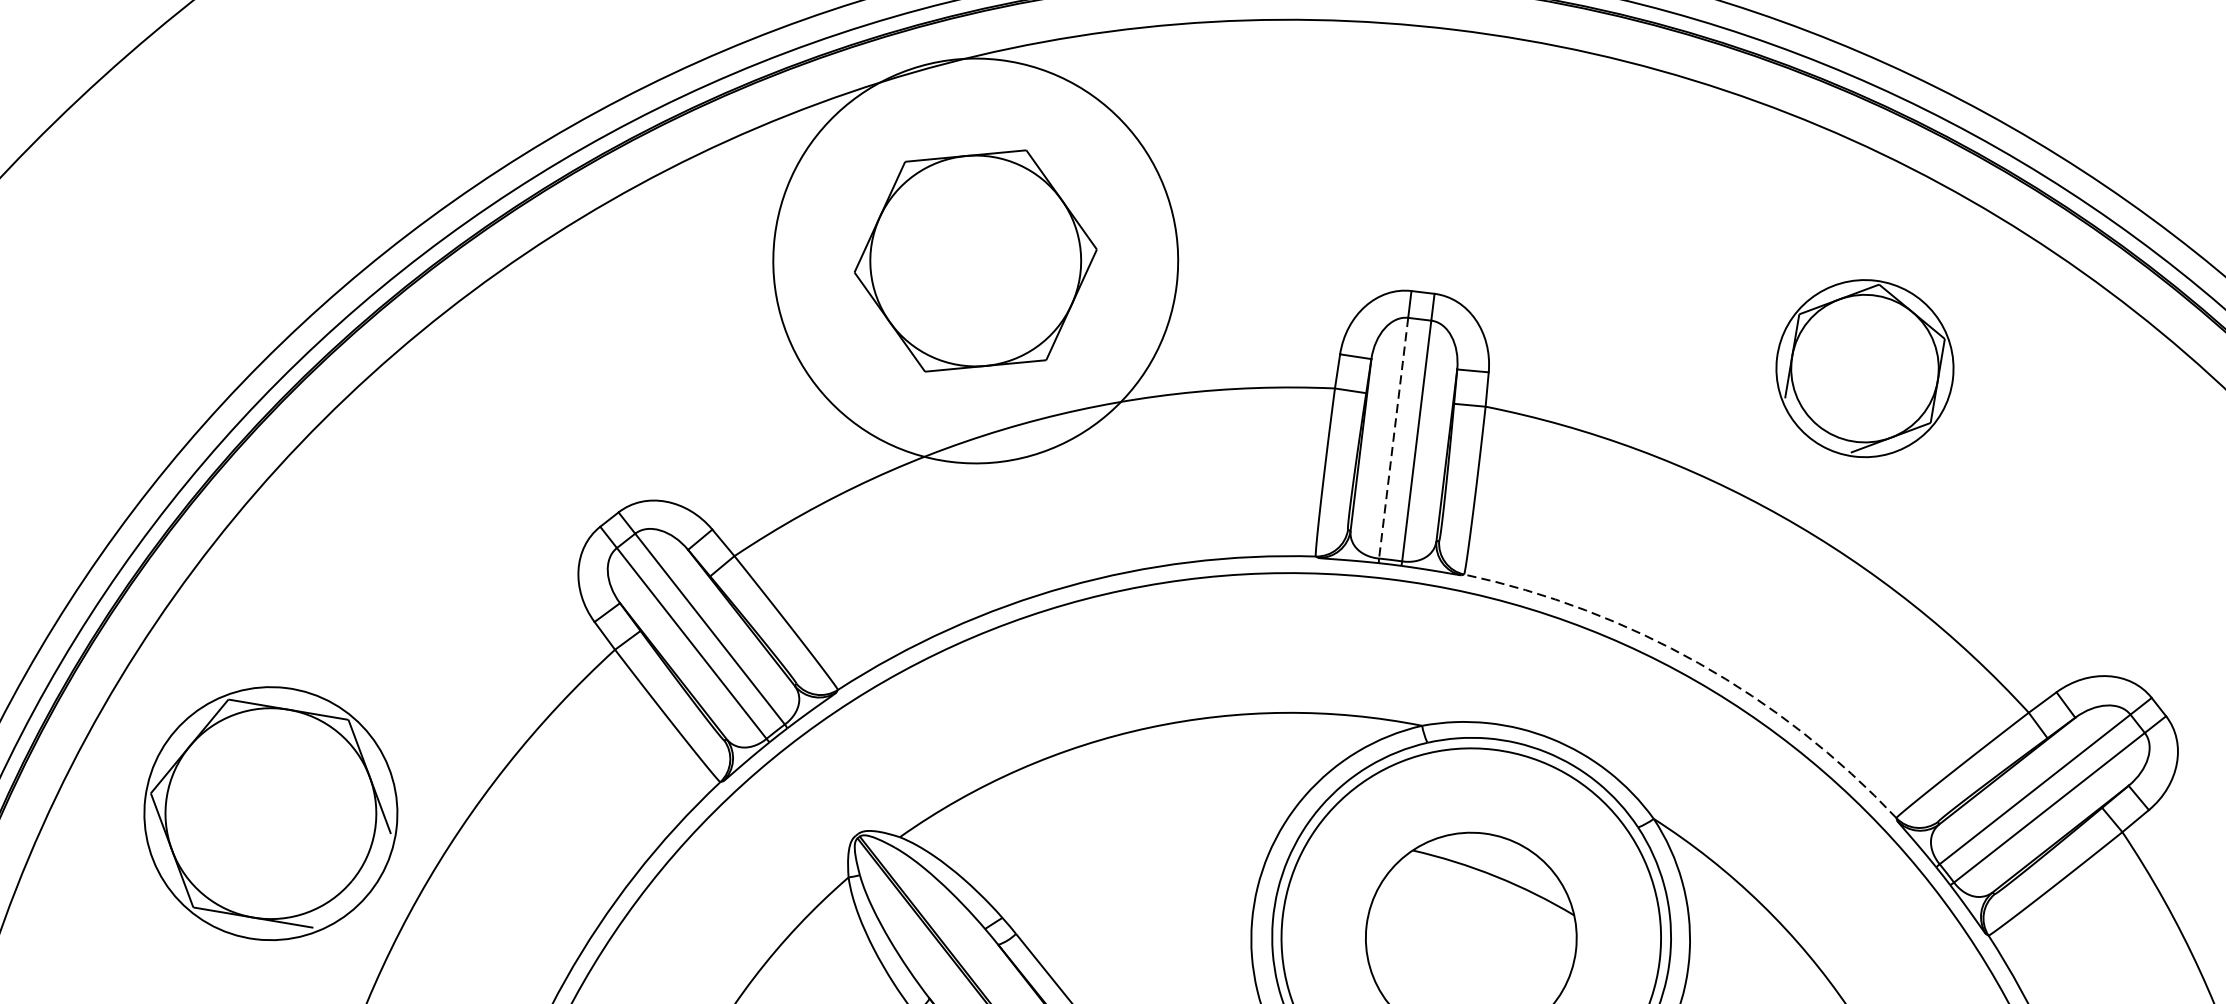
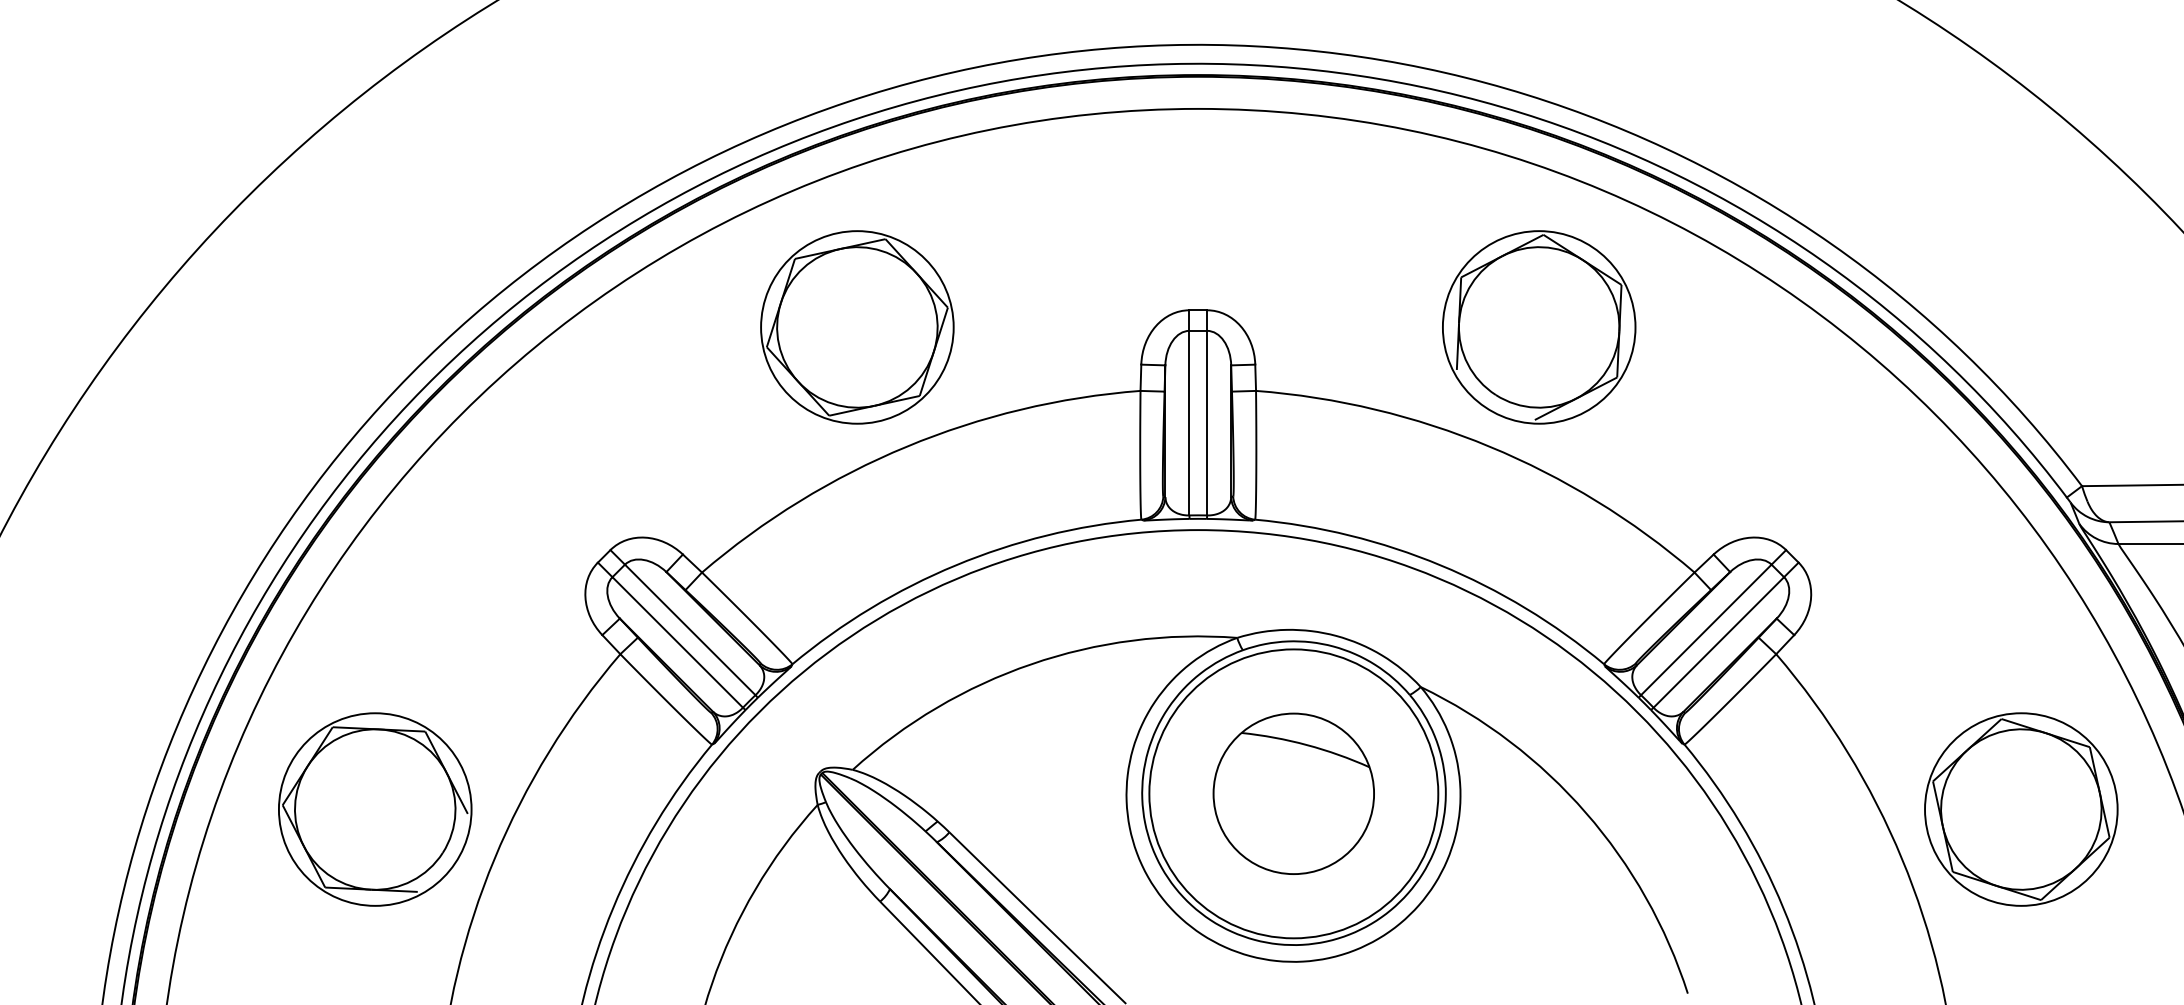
circle: (975, 261) -> (857, 327), size x0.62
part: (1865, 368) -> (1539, 327), size x1.43
line: (1393, 438) -> (1189, 423), dashed -> solid
arc: (1698, 663) -> (1440, 565), dashed -> solid

